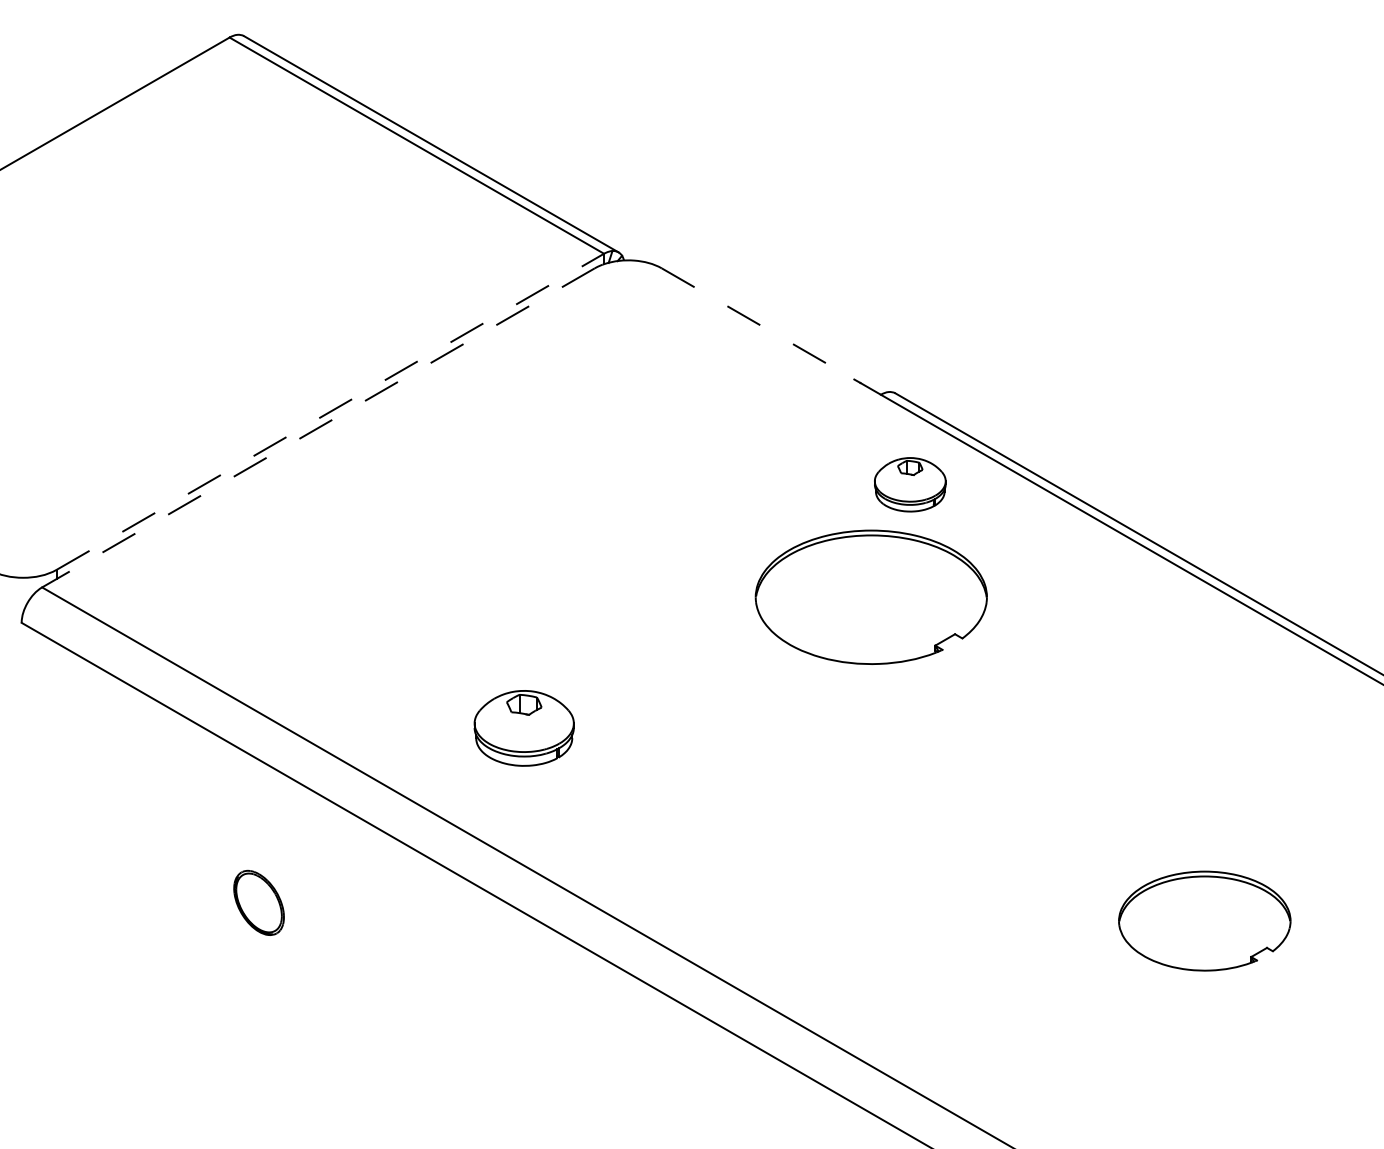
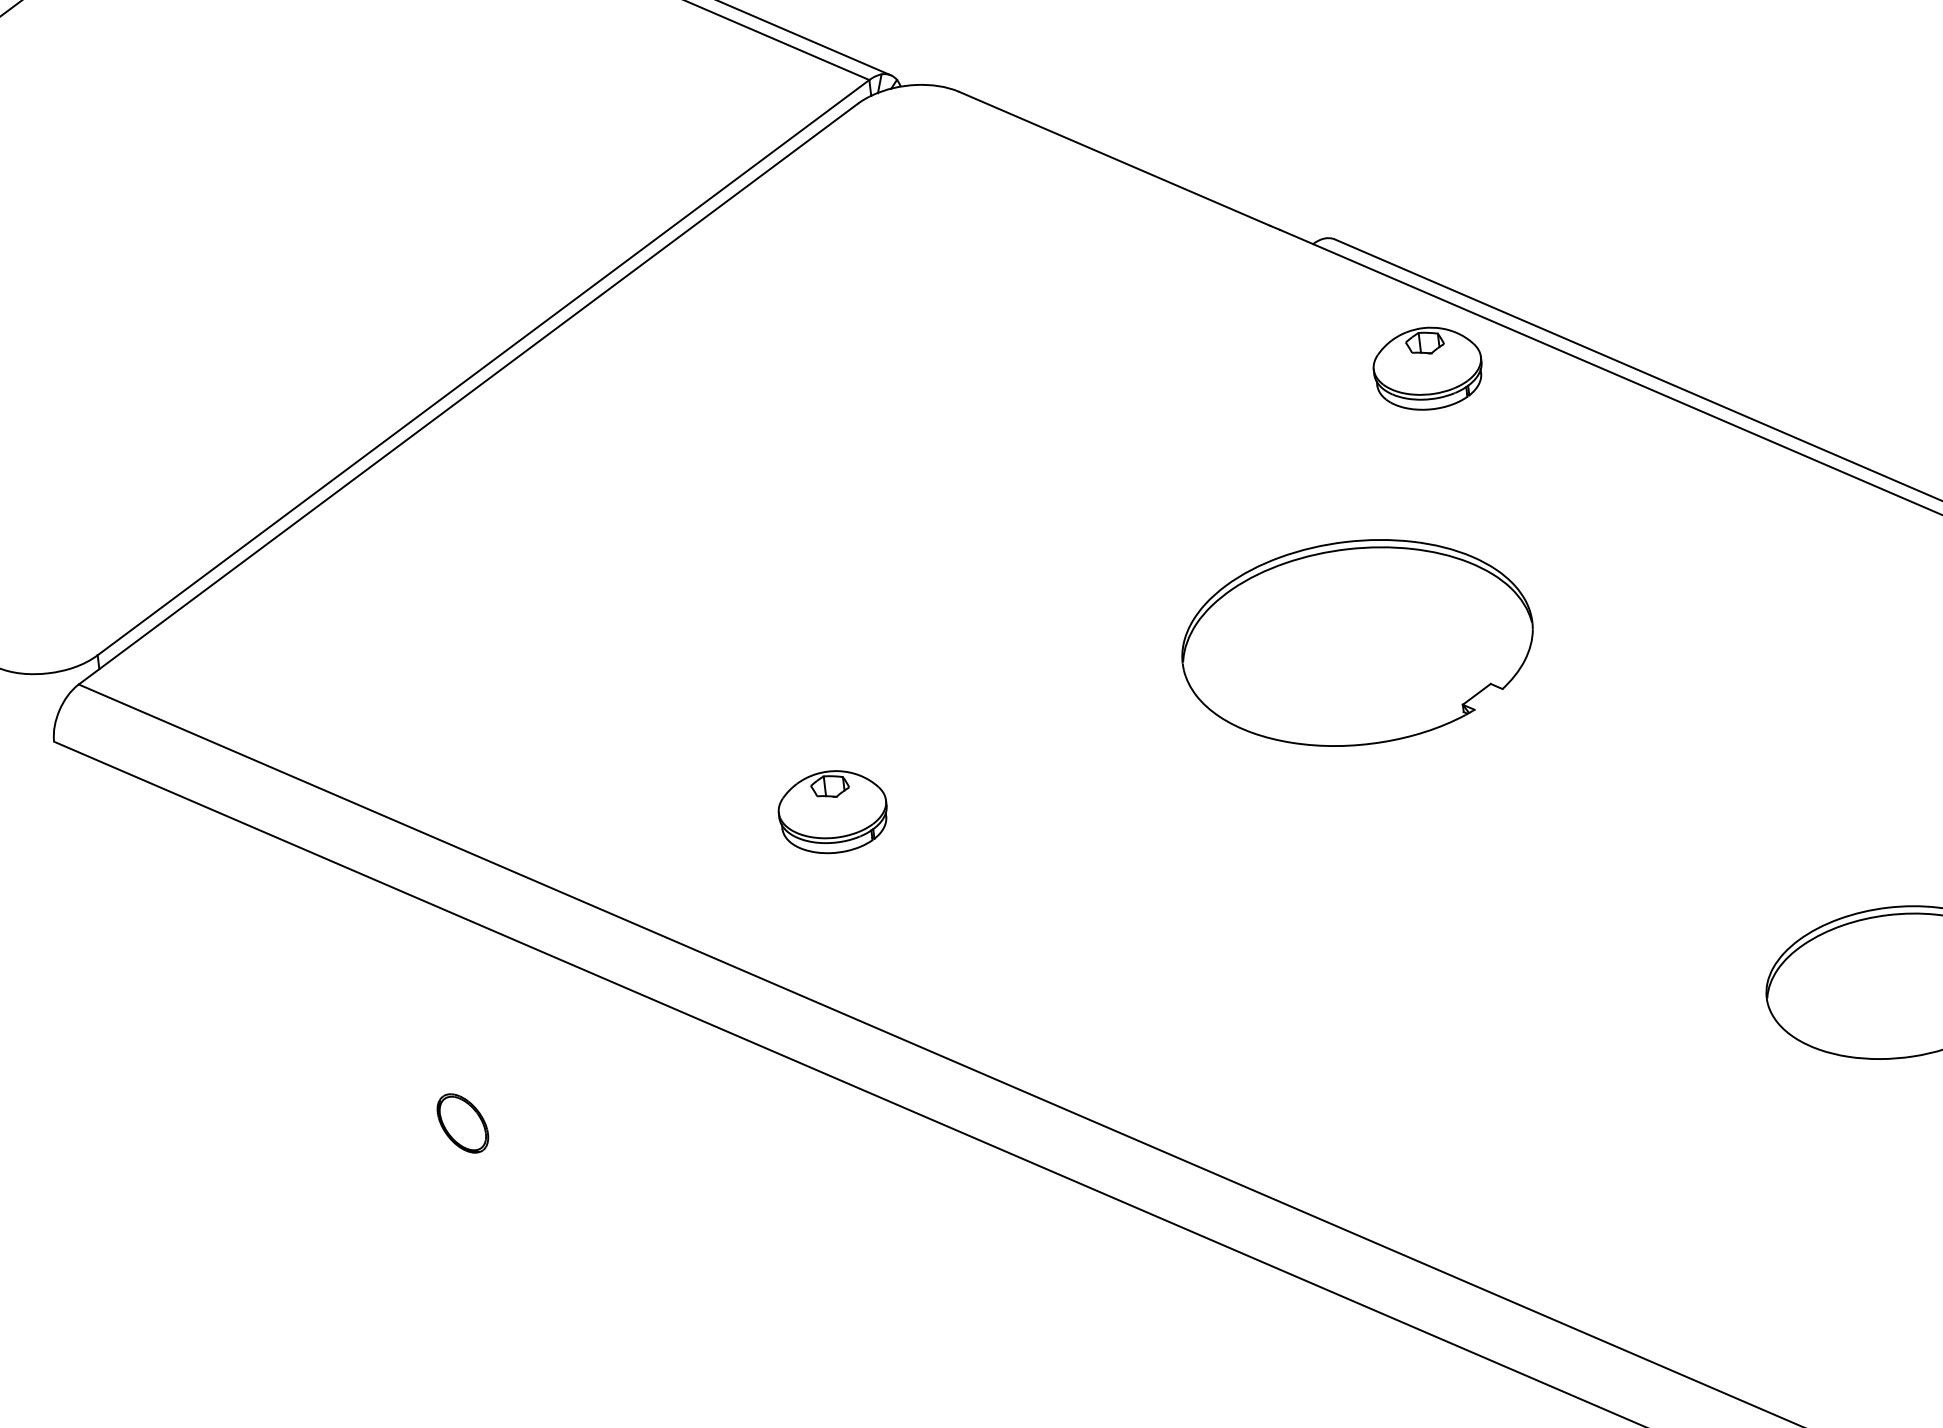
line: (758, 324) -> (1115, 159), dashed -> solid
line: (330, 411) -> (483, 367), dashed -> solid
line: (318, 428) -> (468, 395), dashed -> solid
part: (910, 484) -> (1428, 368), moved
part: (870, 596) -> (1356, 641), moved
part: (524, 728) -> (833, 812), size x0.71
part: (258, 903) -> (462, 1124), size x0.62

